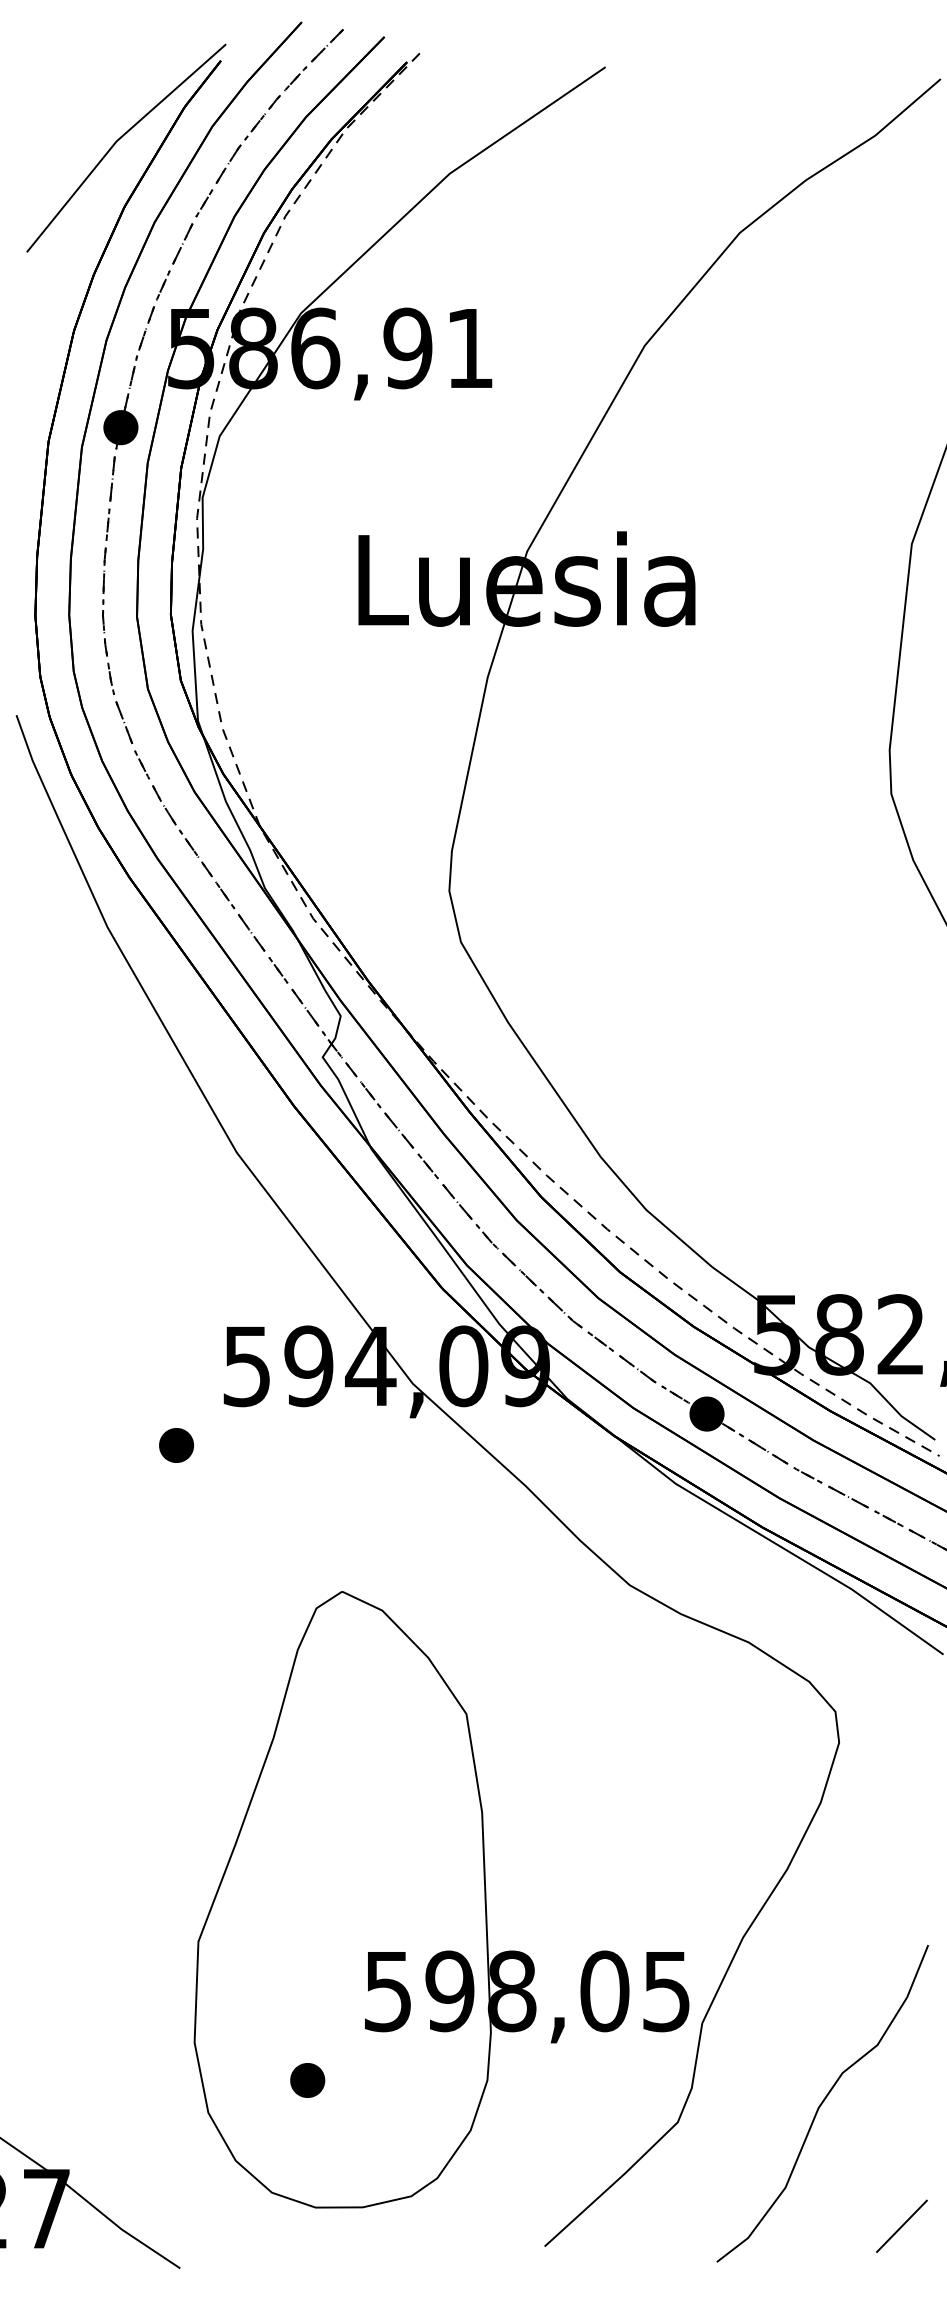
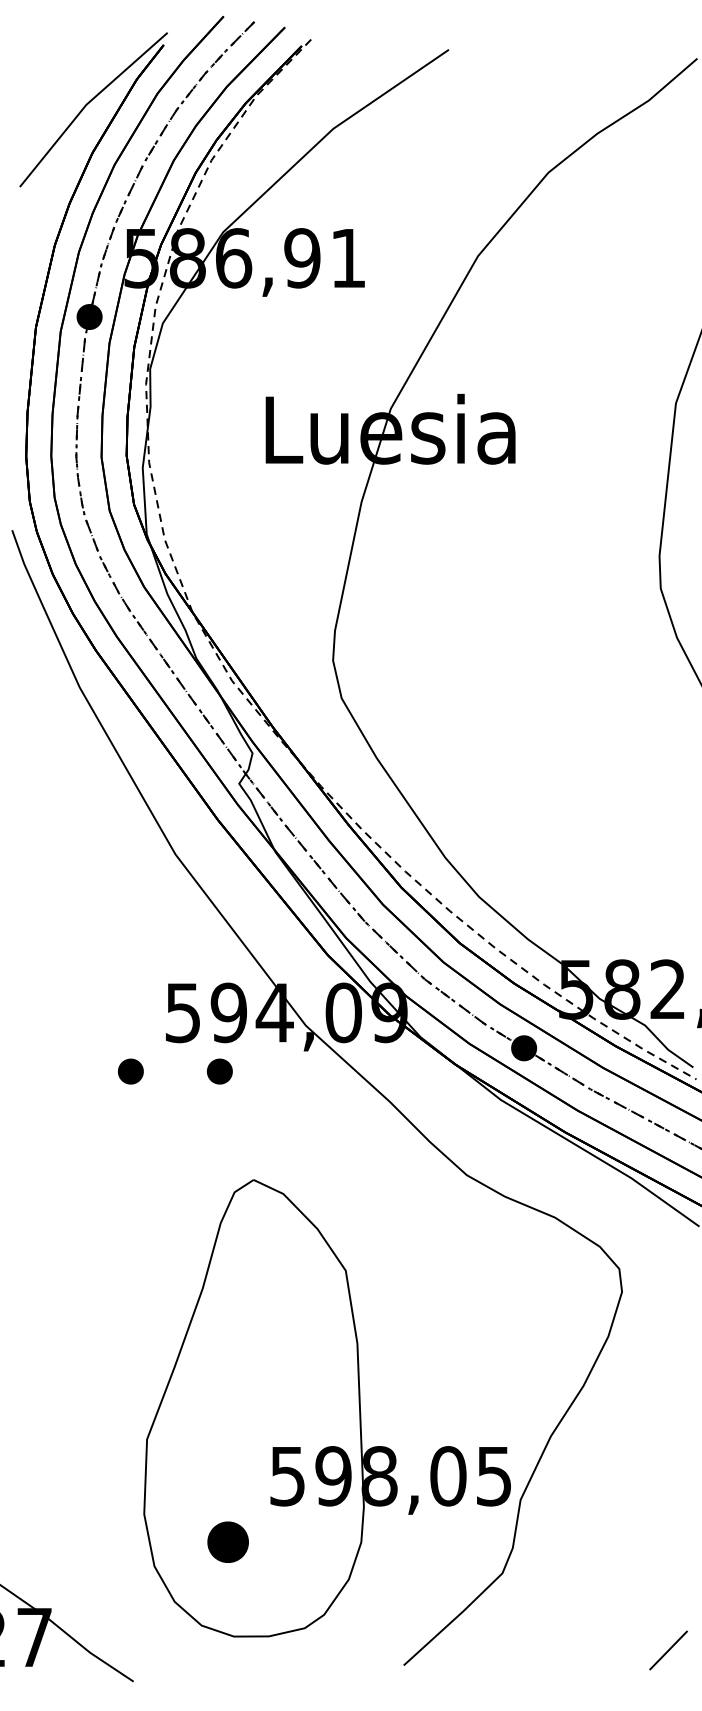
part: (296, 1445) -> (219, 1071), added
part: (306, 2080) -> (227, 1542), size x1.6
curve: (822, 2103) -> (609, 1559), removed

